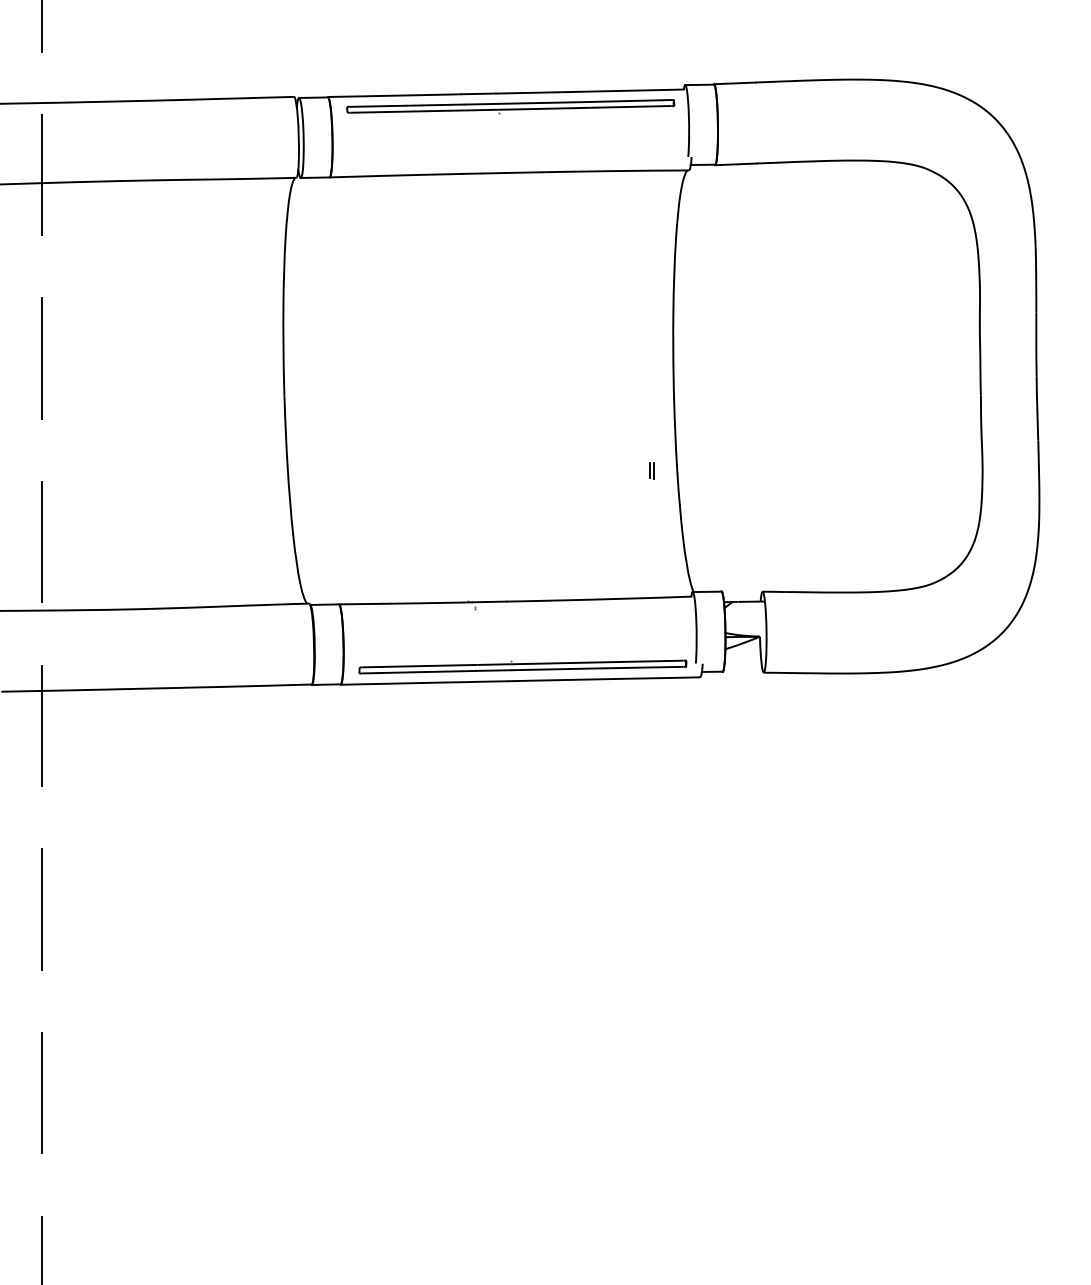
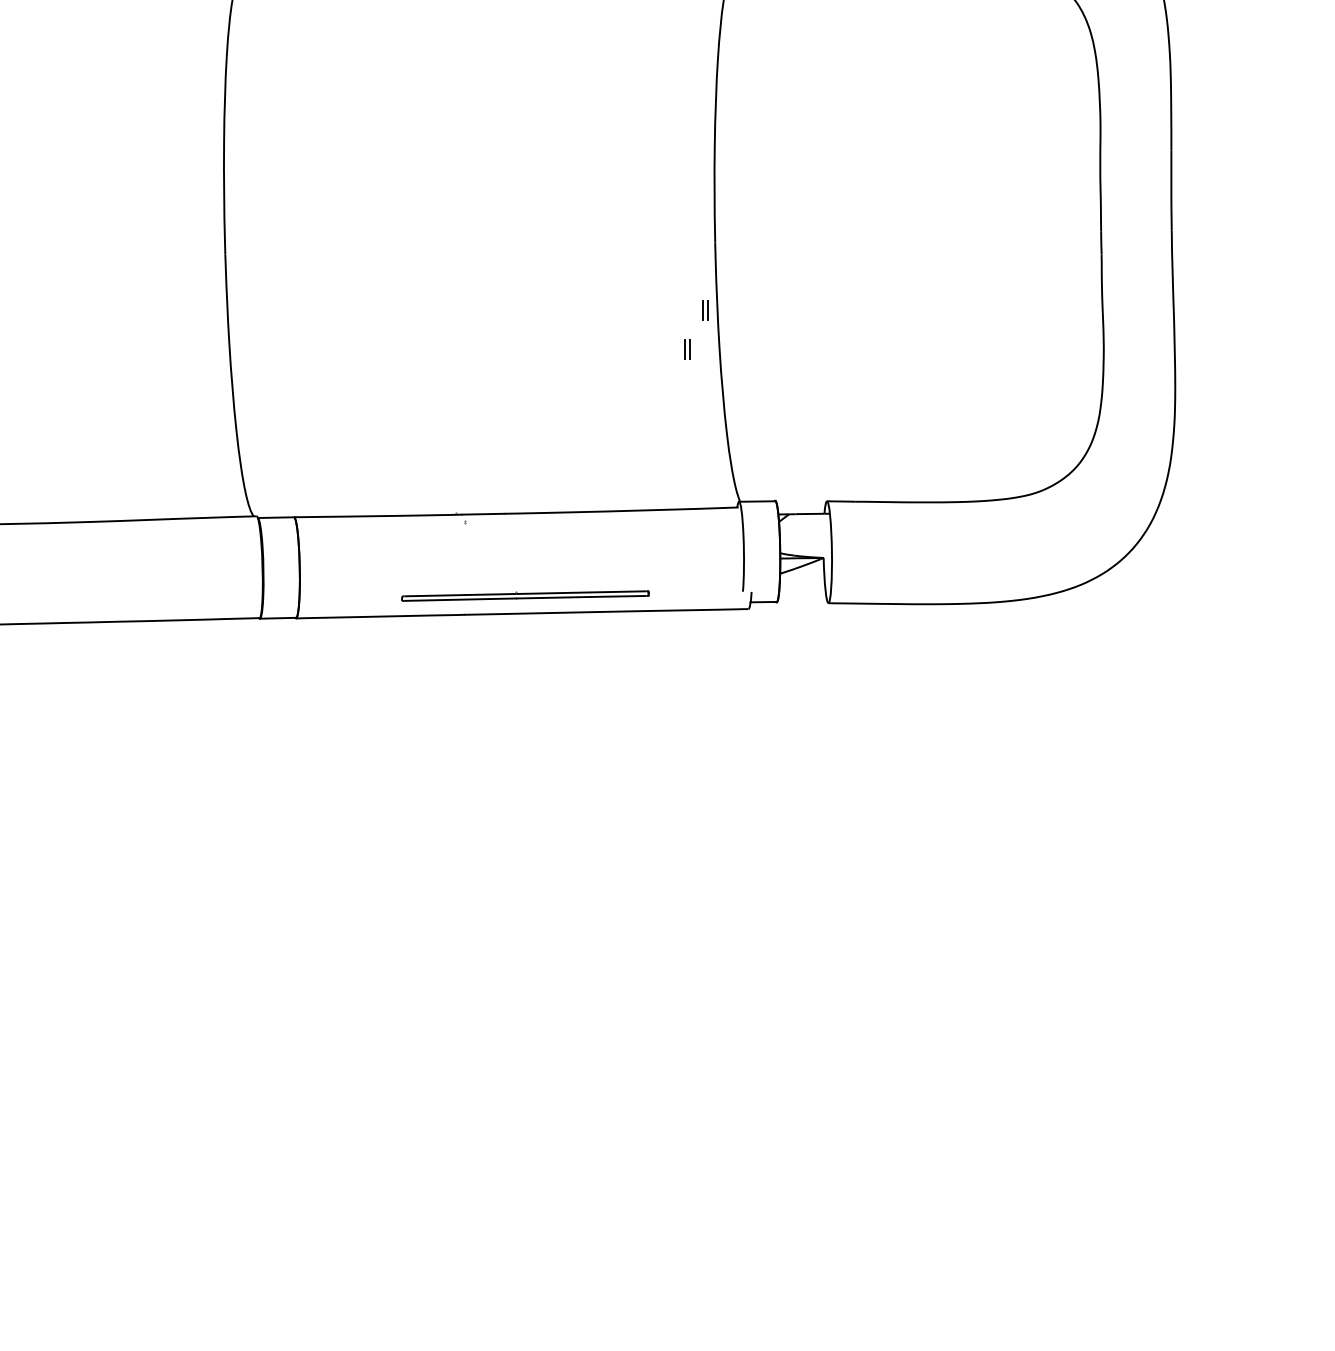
part: (665, 439) -> (704, 309), added
part: (522, 666) -> (524, 595), size x0.6

